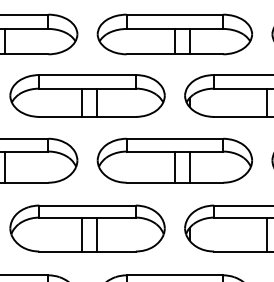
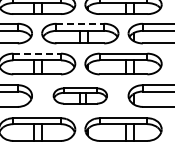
line: (175, 14) -> (80, 23), solid -> dashed
line: (88, 74) -> (37, 53), solid -> dashed
part: (175, 159) -> (80, 95), size x0.7

